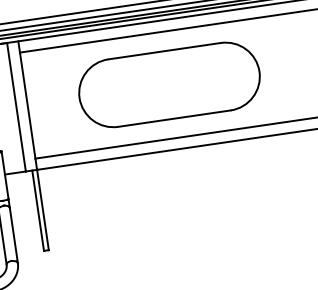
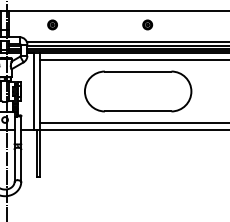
part: (170, 84) -> (138, 91), moved

